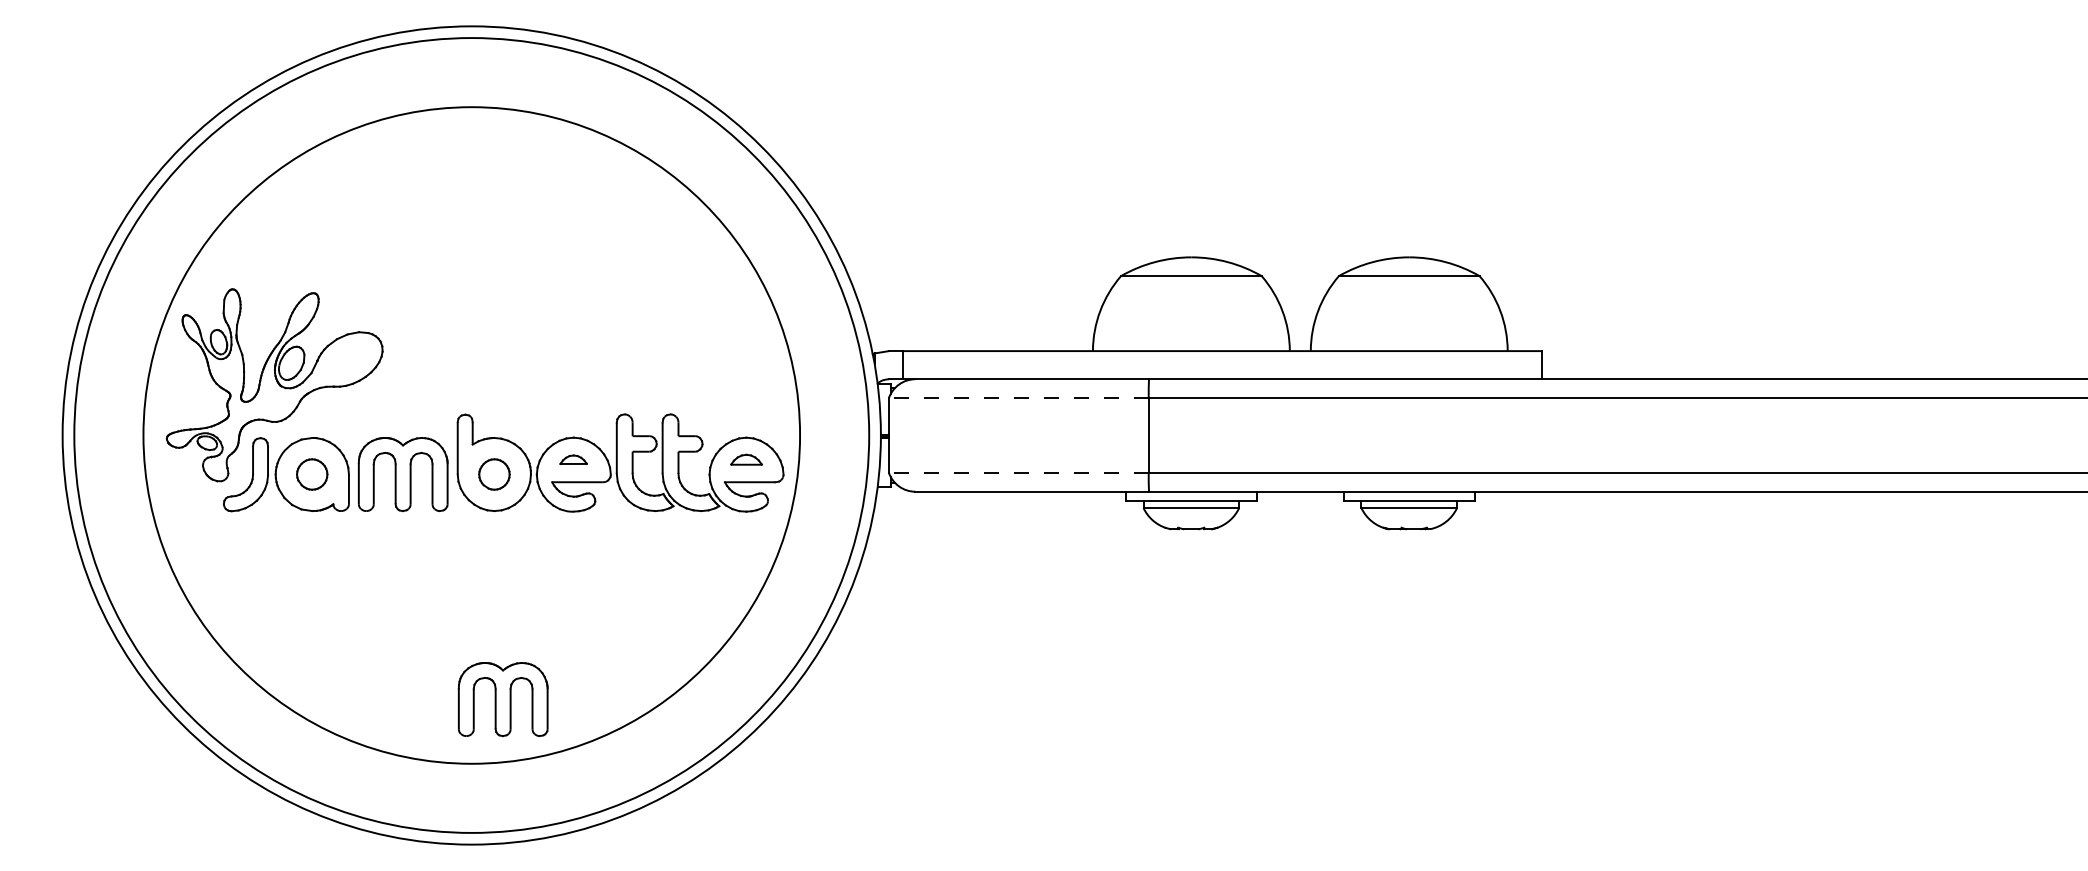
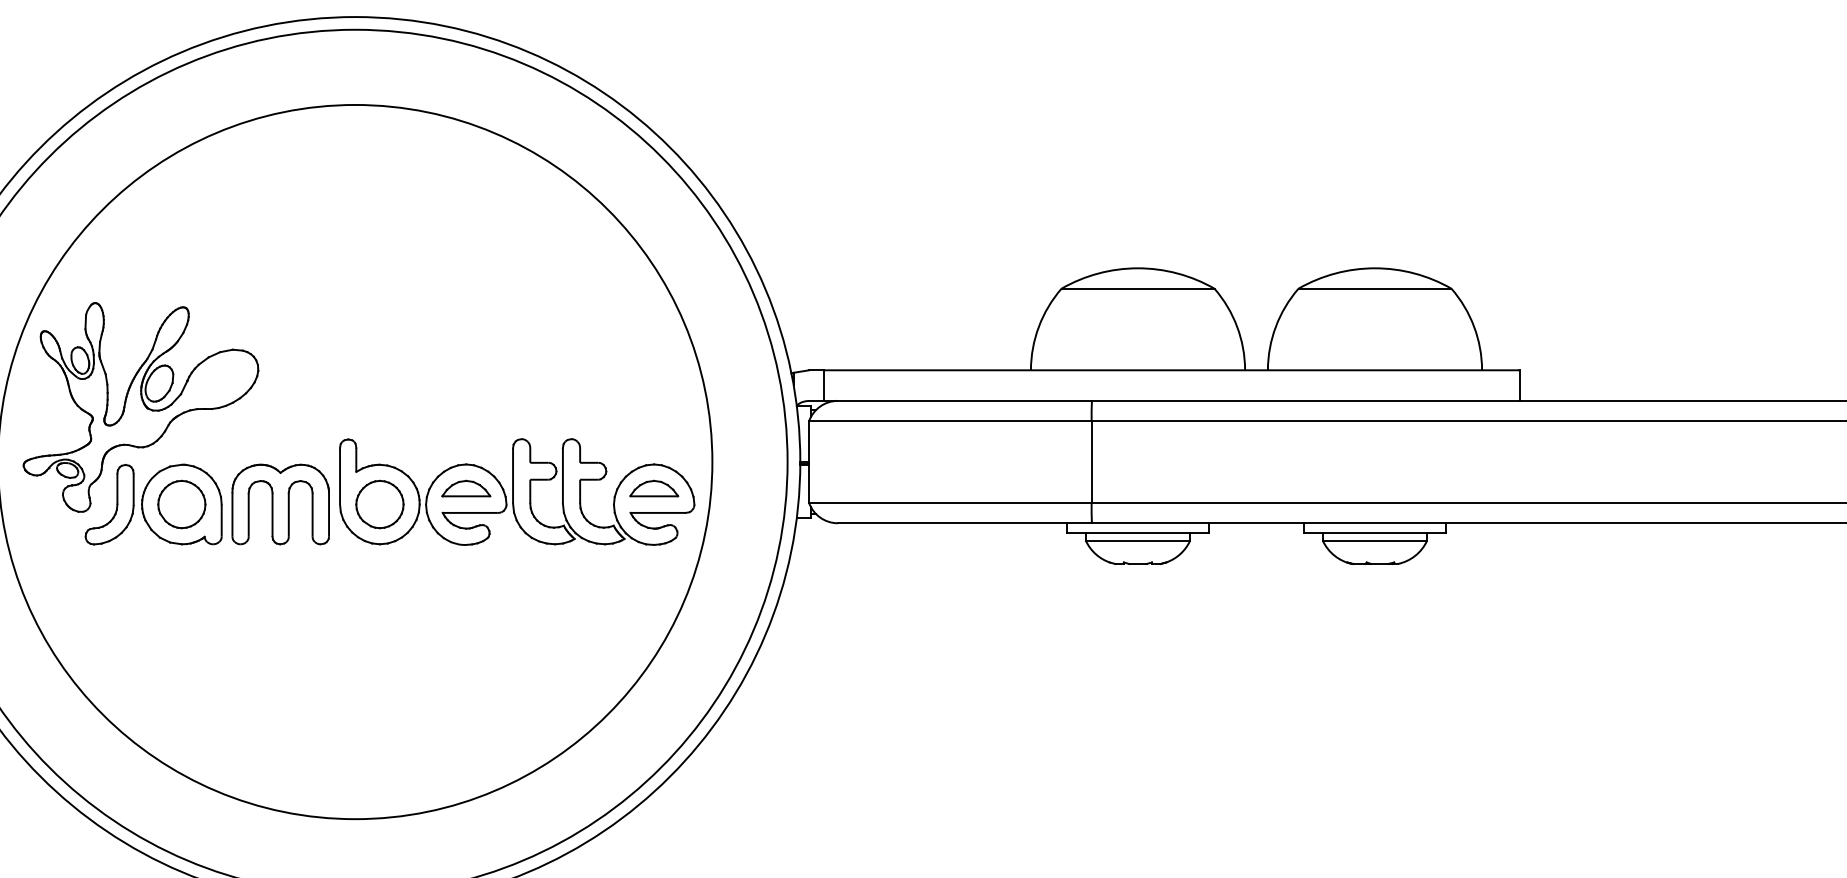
line: (1018, 397) -> (949, 420), dashed -> solid
part: (573, 459) -> (465, 488), size x1.67
part: (746, 459) -> (654, 488), size x1.43
line: (1018, 473) -> (949, 503), dashed -> solid
part: (311, 474) -> (180, 504), size x1.43
part: (494, 474) -> (380, 504), size x1.43
part: (502, 699) -> (388, 749), removed

